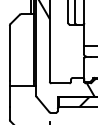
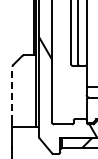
line: (9, 52) -> (12, 93), solid -> dashed

